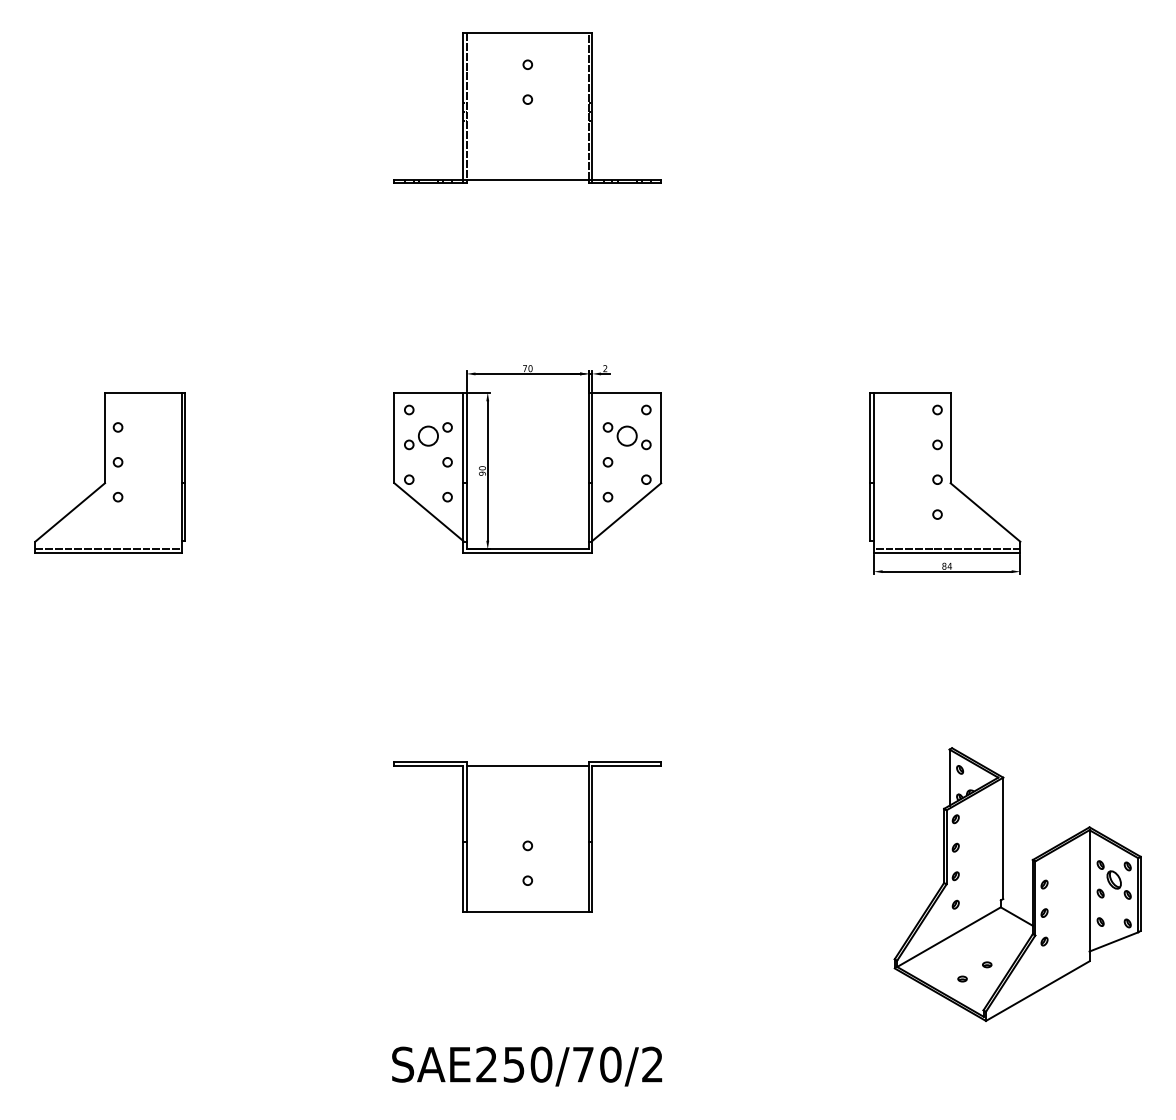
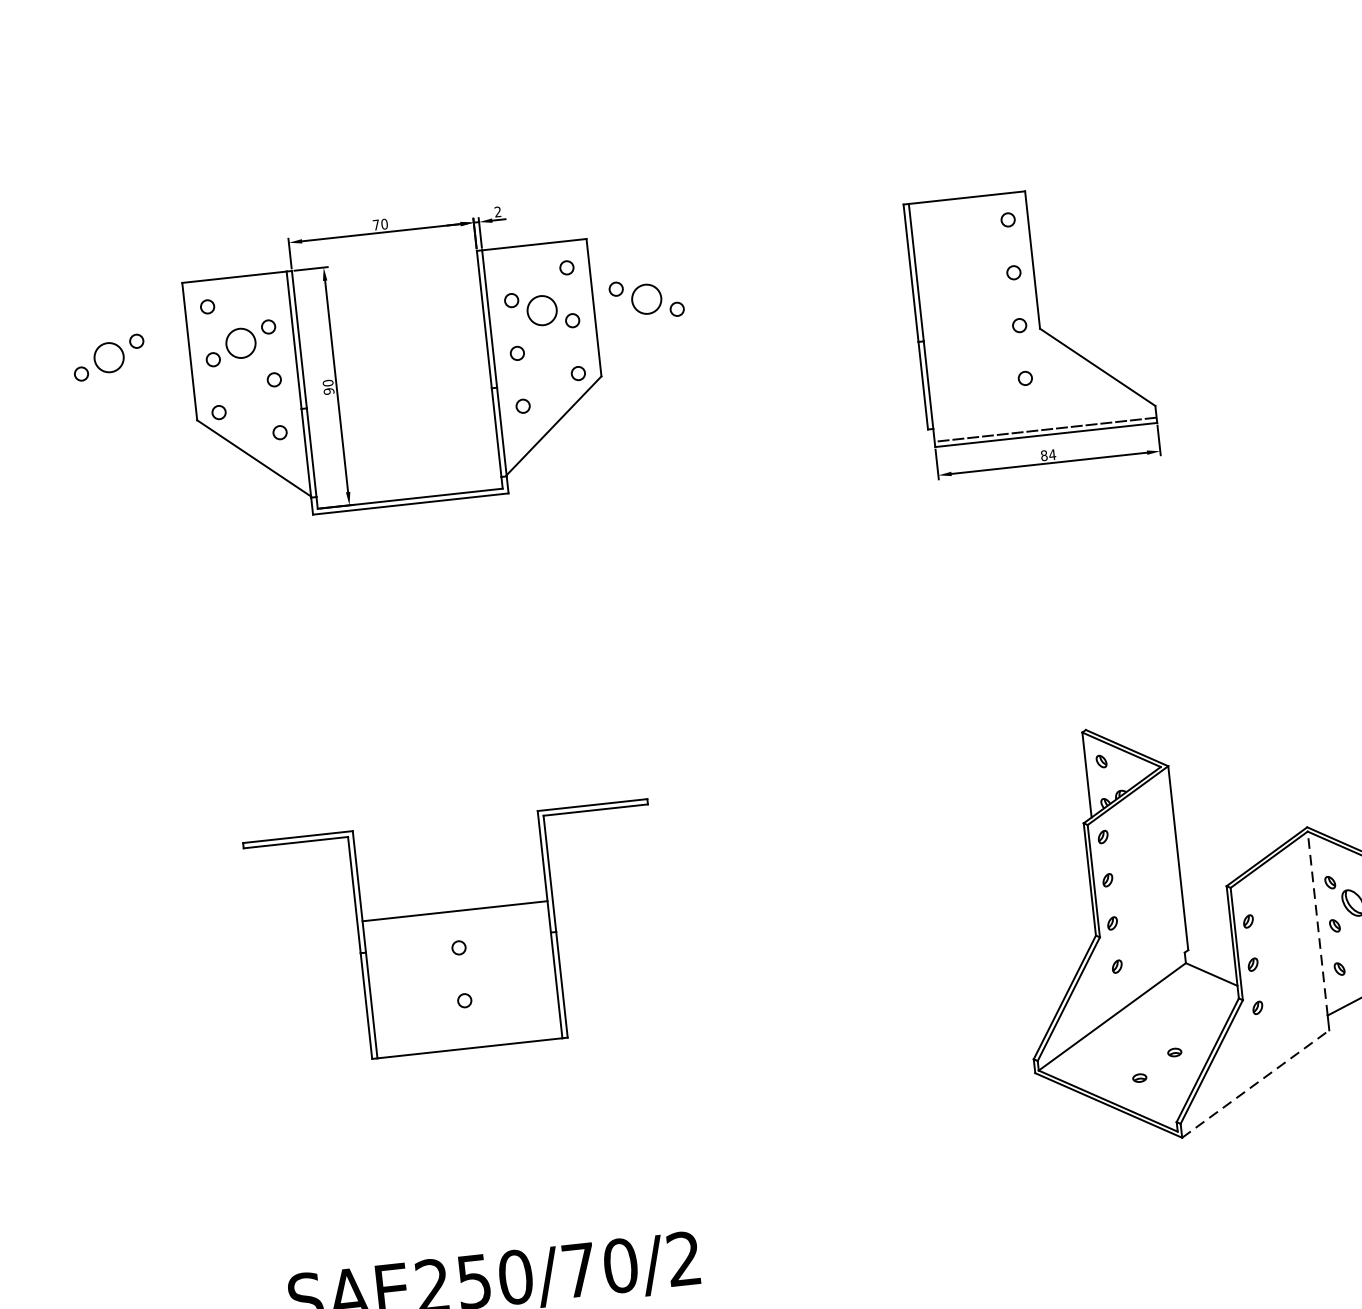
part: (341, 436) -> (109, 358), added
part: (695, 436) -> (645, 299), added
line: (527, 765) -> (454, 910), moved
line: (1089, 890) -> (1317, 923), solid -> dashed
line: (1037, 991) -> (1255, 1084), solid -> dashed

